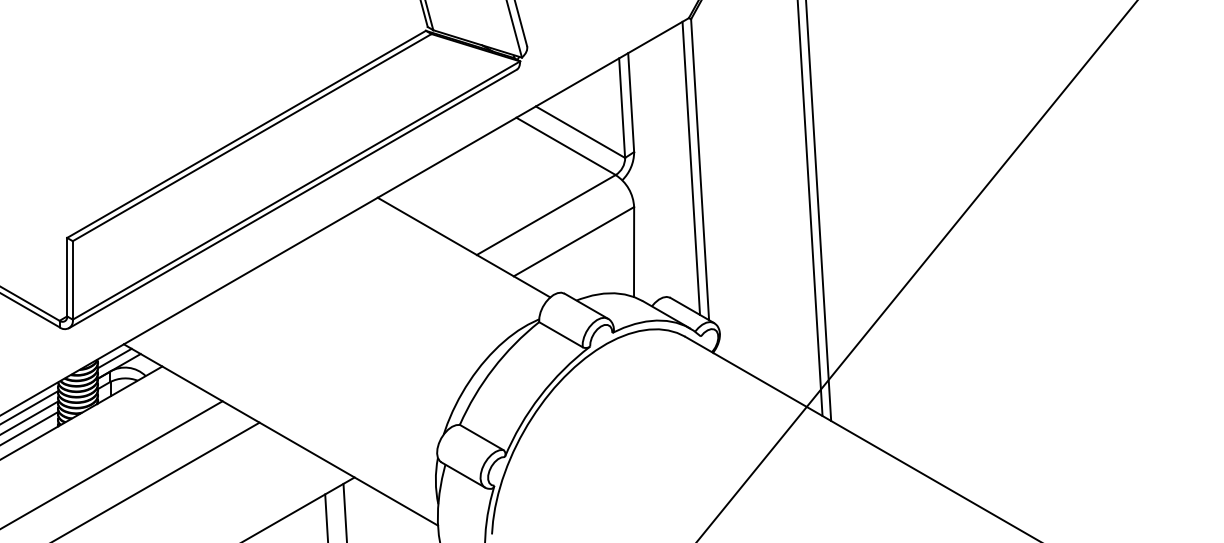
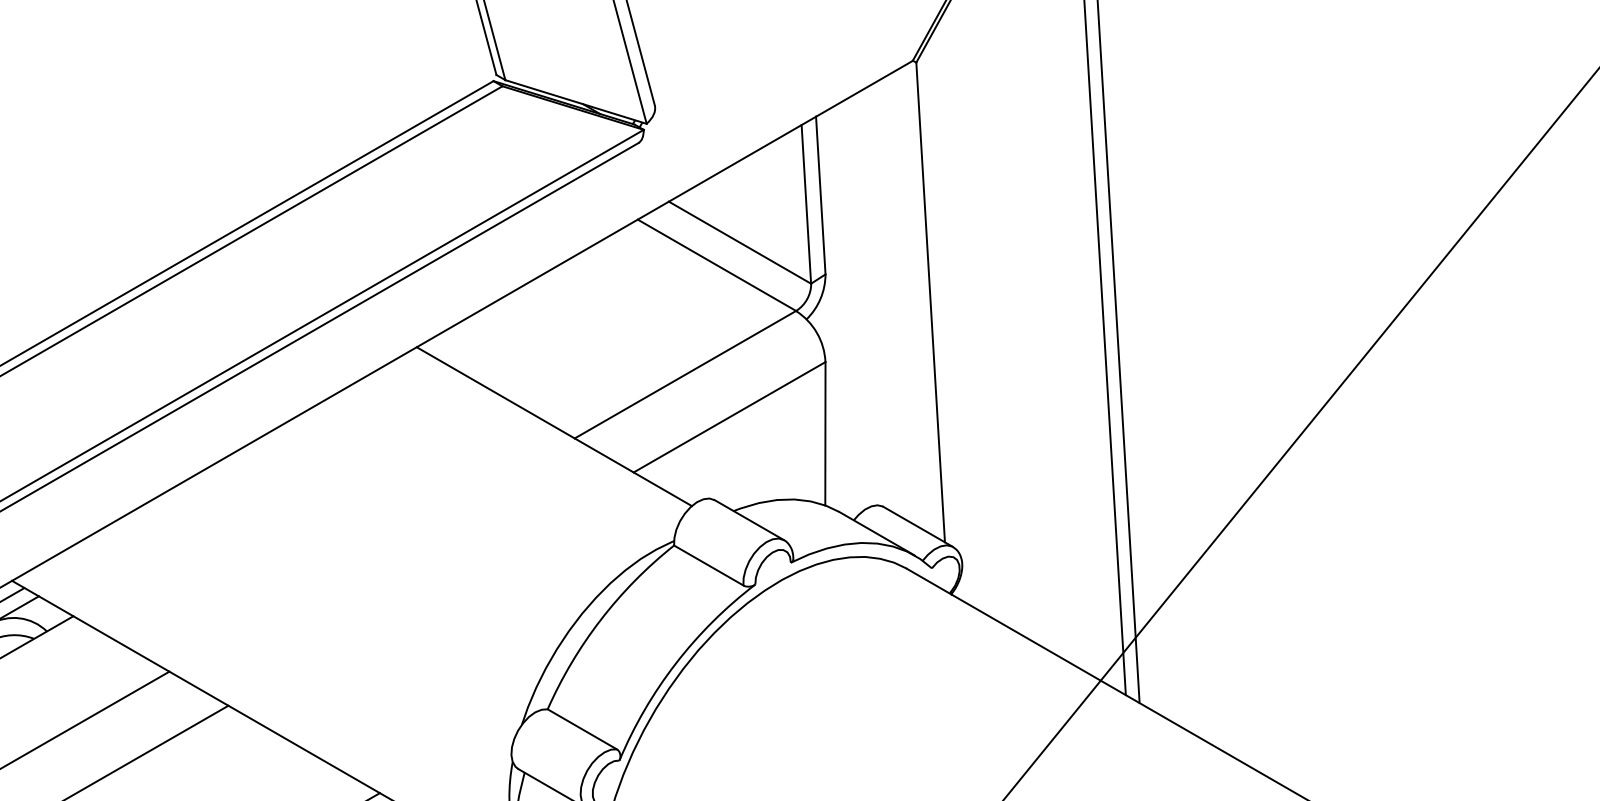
line: (691, 167) -> (916, 298), removed

